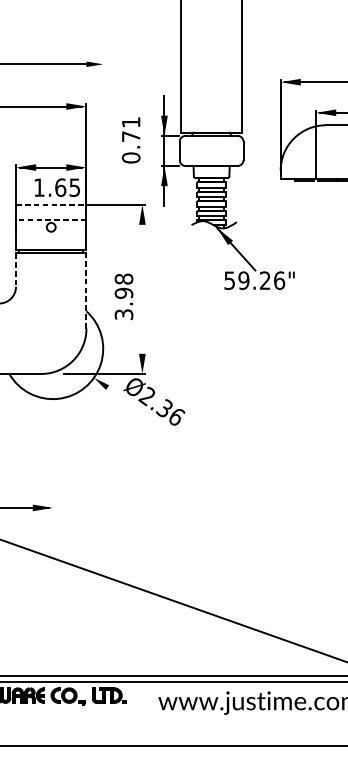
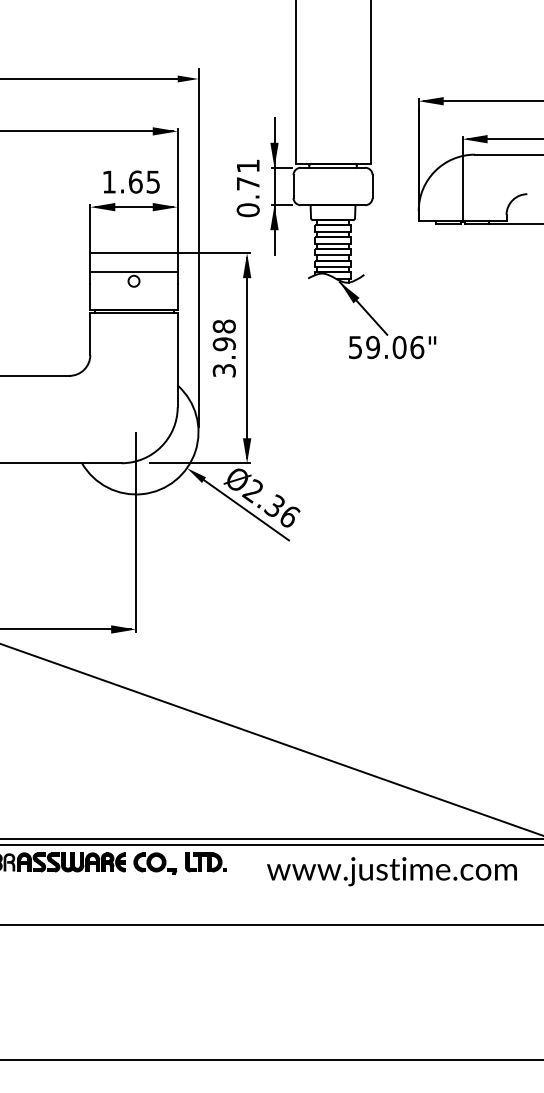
text: (130, 140) -> (247, 188), moved
text: (57, 187) -> (131, 181), moved
line: (103, 200) -> (198, 247), added
line: (51, 204) -> (134, 253), dashed -> solid
line: (51, 219) -> (134, 271), dashed -> solid
line: (16, 270) -> (90, 334), dashed -> solid
text: (265, 280) -> (399, 347), 59.26" -> 59.06"
line: (142, 289) -> (247, 358), added
line: (86, 291) -> (177, 360), dashed -> solid
text: (123, 296) -> (223, 348), moved
line: (141, 412) -> (246, 510), added
line: (53, 429) -> (136, 532), added

